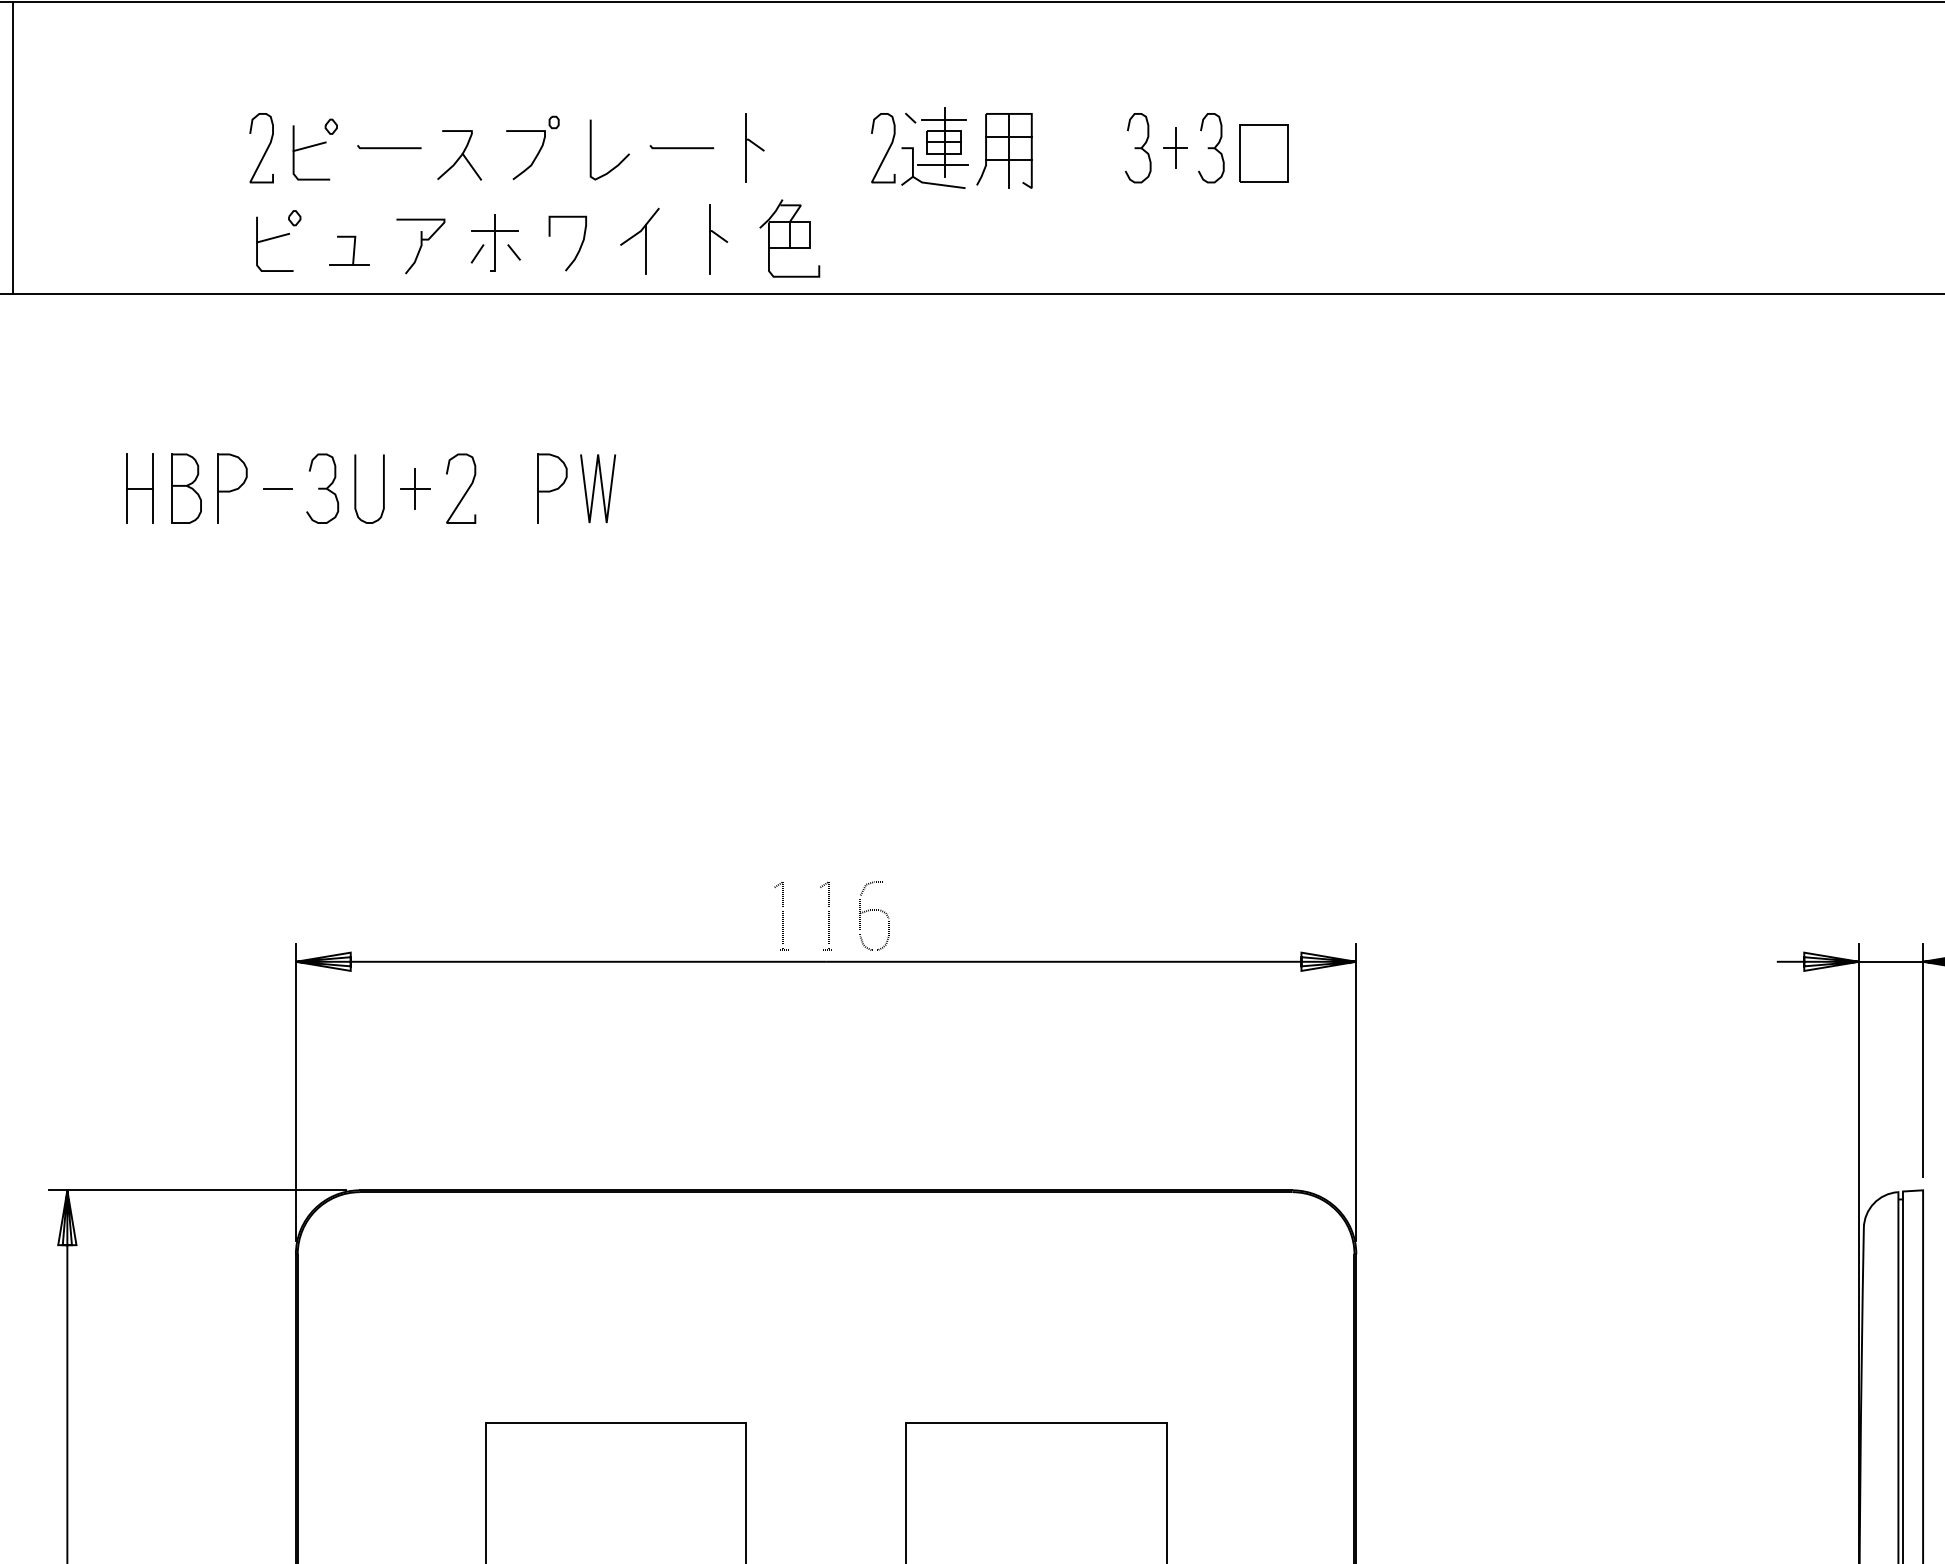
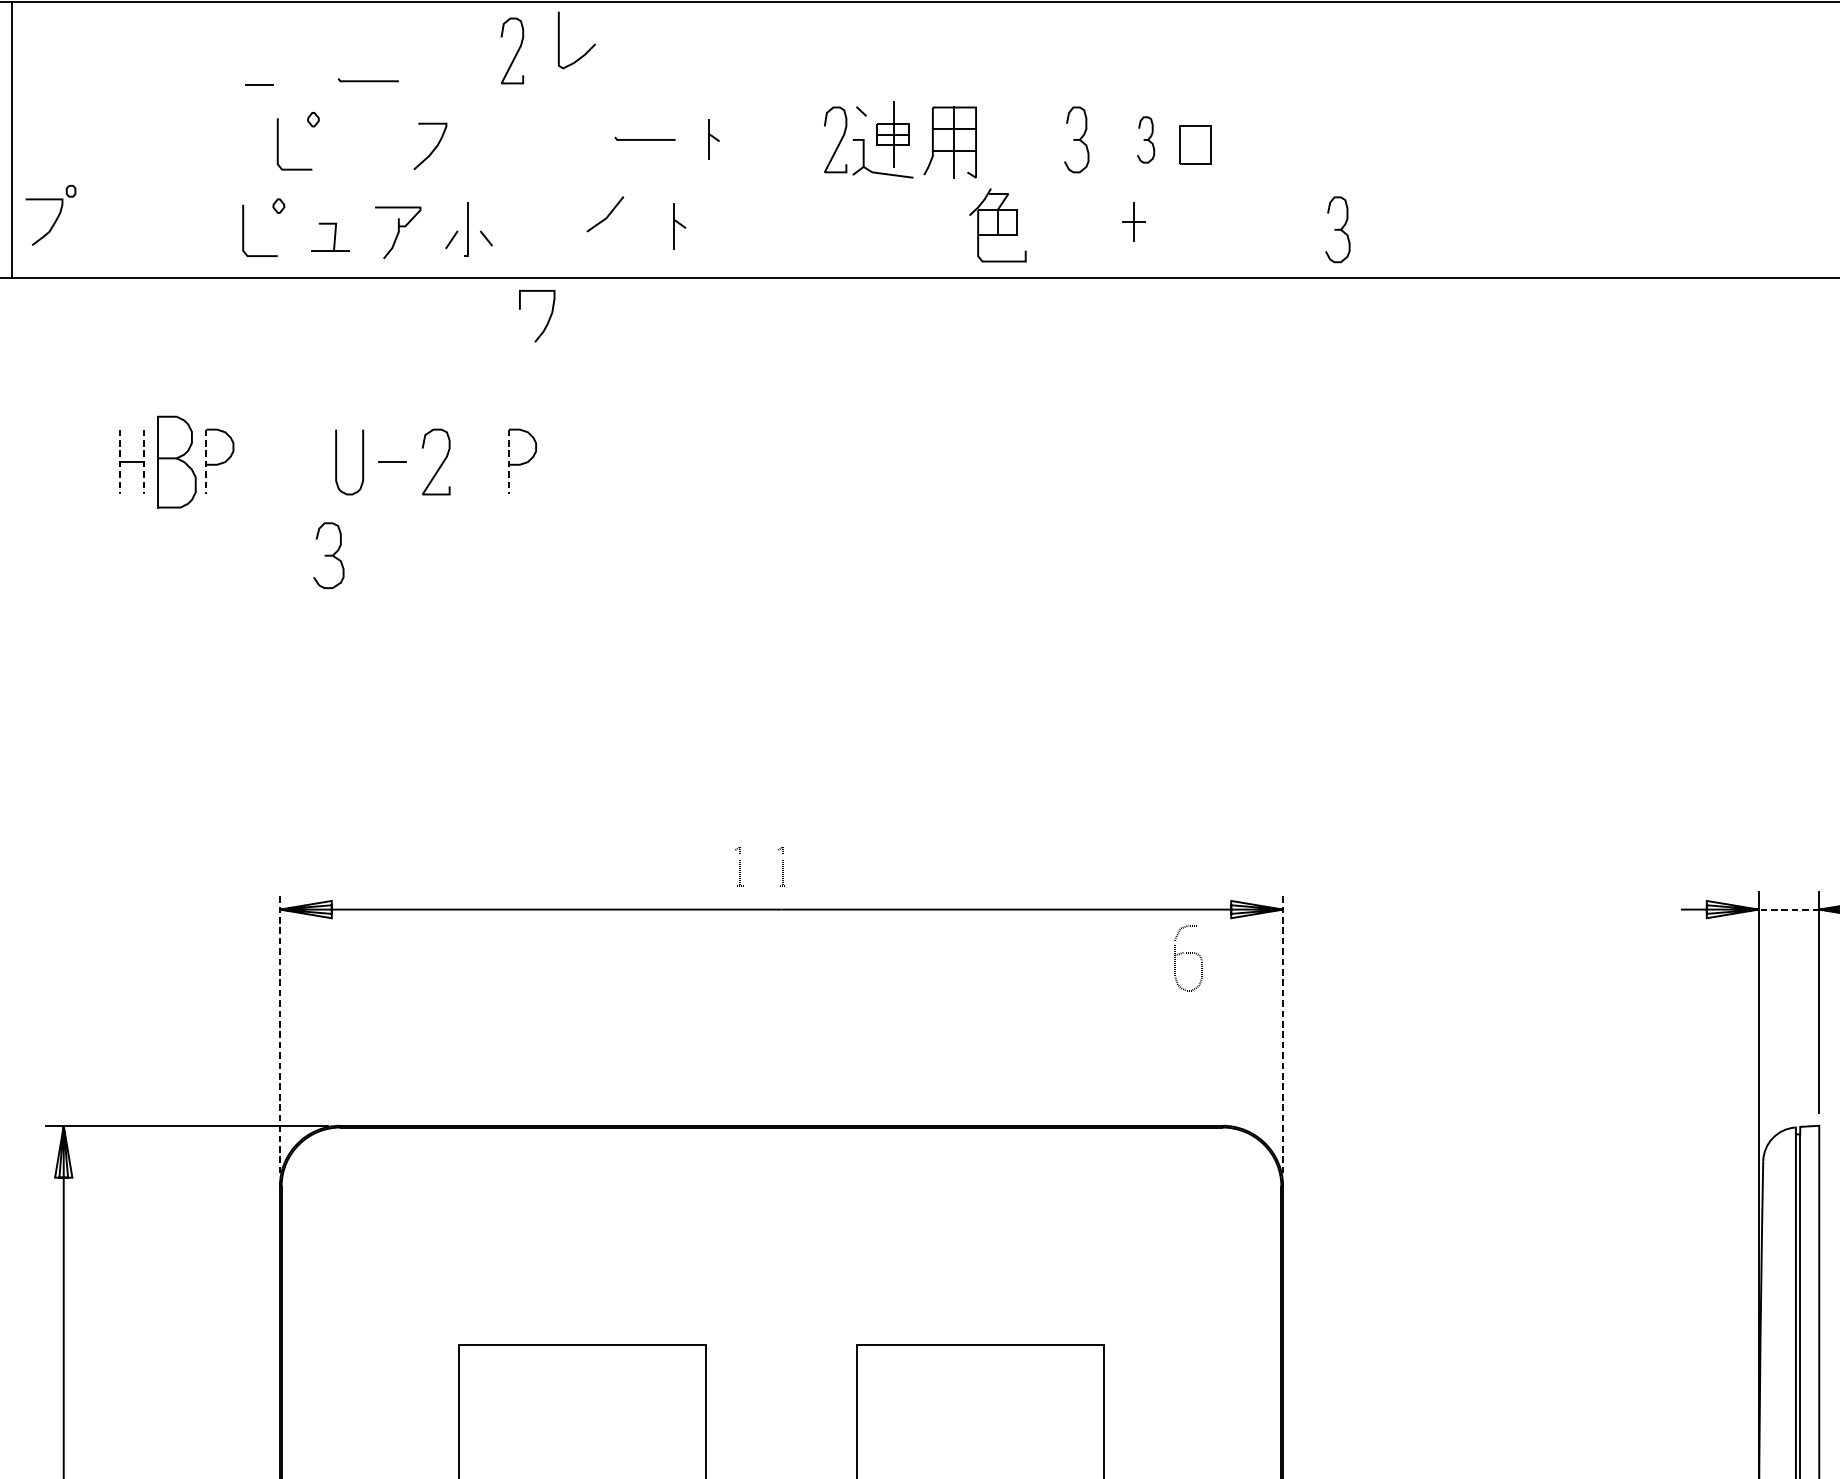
line: (943, 119) -> (892, 112), removed
line: (309, 146) -> (292, 138), removed
line: (389, 147) -> (368, 80), moved
part: (754, 147) -> (713, 139), size x0.6
part: (1175, 147) -> (1133, 221), moved
part: (1211, 148) -> (1146, 140), size x0.7
curve: (265, 150) -> (516, 53), moved
part: (538, 150) -> (56, 217), moved
part: (1263, 153) -> (1195, 144), size x0.7
curve: (621, 160) -> (587, 50), moved
line: (942, 165) -> (891, 156), removed
line: (471, 166) -> (446, 157), removed
line: (494, 231) -> (467, 218), removed
line: (273, 237) -> (258, 224), removed
part: (789, 238) -> (997, 225), moved
part: (718, 239) -> (679, 226), size x0.7
part: (1413, 243) -> (1337, 230), added
curve: (578, 249) -> (547, 321), moved
line: (645, 249) -> (610, 235), removed
part: (186, 488) -> (176, 461), size x1.4
line: (277, 488) -> (258, 84), moved
part: (322, 488) -> (328, 555), moved
line: (415, 488) -> (393, 461), removed
line: (601, 488) -> (569, 461), removed
line: (126, 489) -> (119, 462), solid -> dashed
line: (152, 489) -> (144, 462), solid -> dashed
line: (218, 489) -> (206, 462), solid -> dashed
line: (538, 489) -> (509, 462), solid -> dashed
curve: (874, 910) -> (1188, 952), moved
part: (781, 915) -> (739, 865), size x0.6
part: (825, 915) -> (780, 865), size x0.6
line: (1891, 961) -> (1789, 909), solid -> dashed
line: (295, 1092) -> (279, 1033), solid -> dashed
line: (1356, 1092) -> (1283, 1033), solid -> dashed

